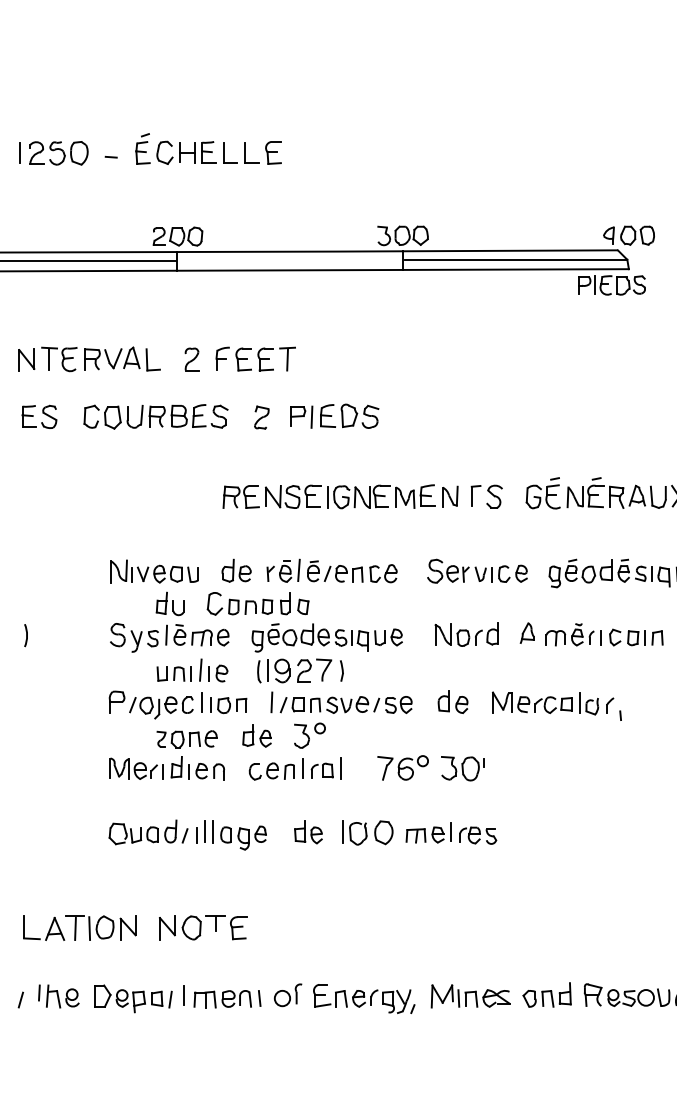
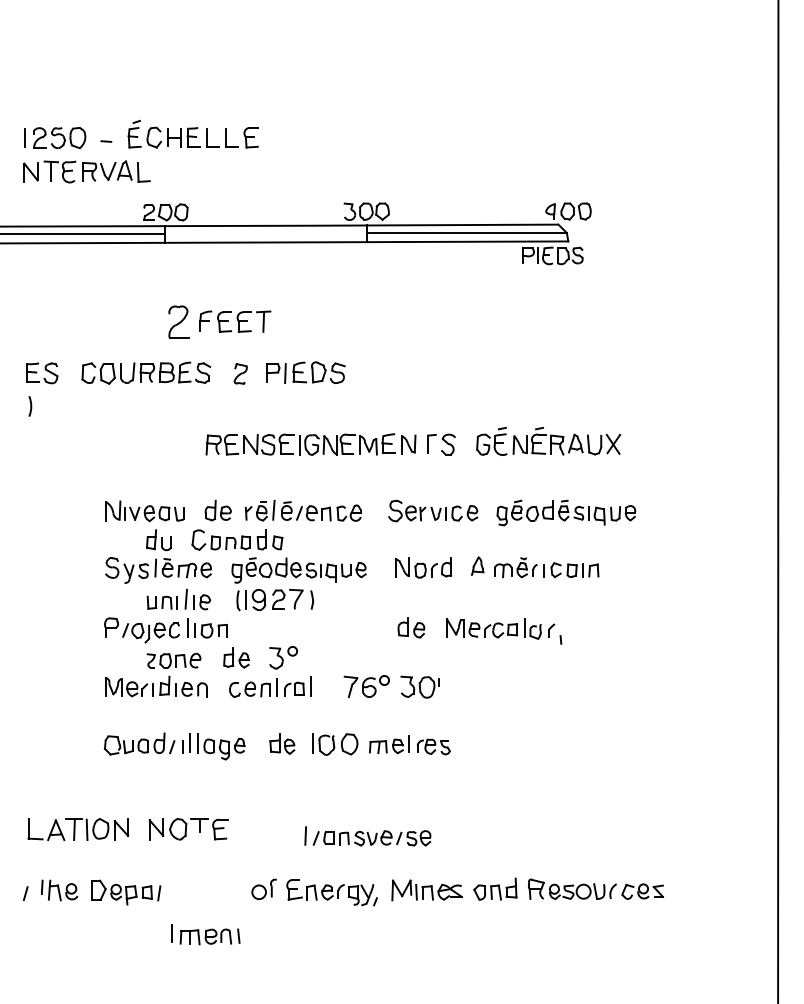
part: (88, 358) -> (86, 171), moved
part: (192, 358) -> (178, 321), size x1.6
arc: (26, 635) -> (30, 406), moved
part: (341, 702) -> (367, 836), moved
part: (222, 996) -> (205, 934), moved

